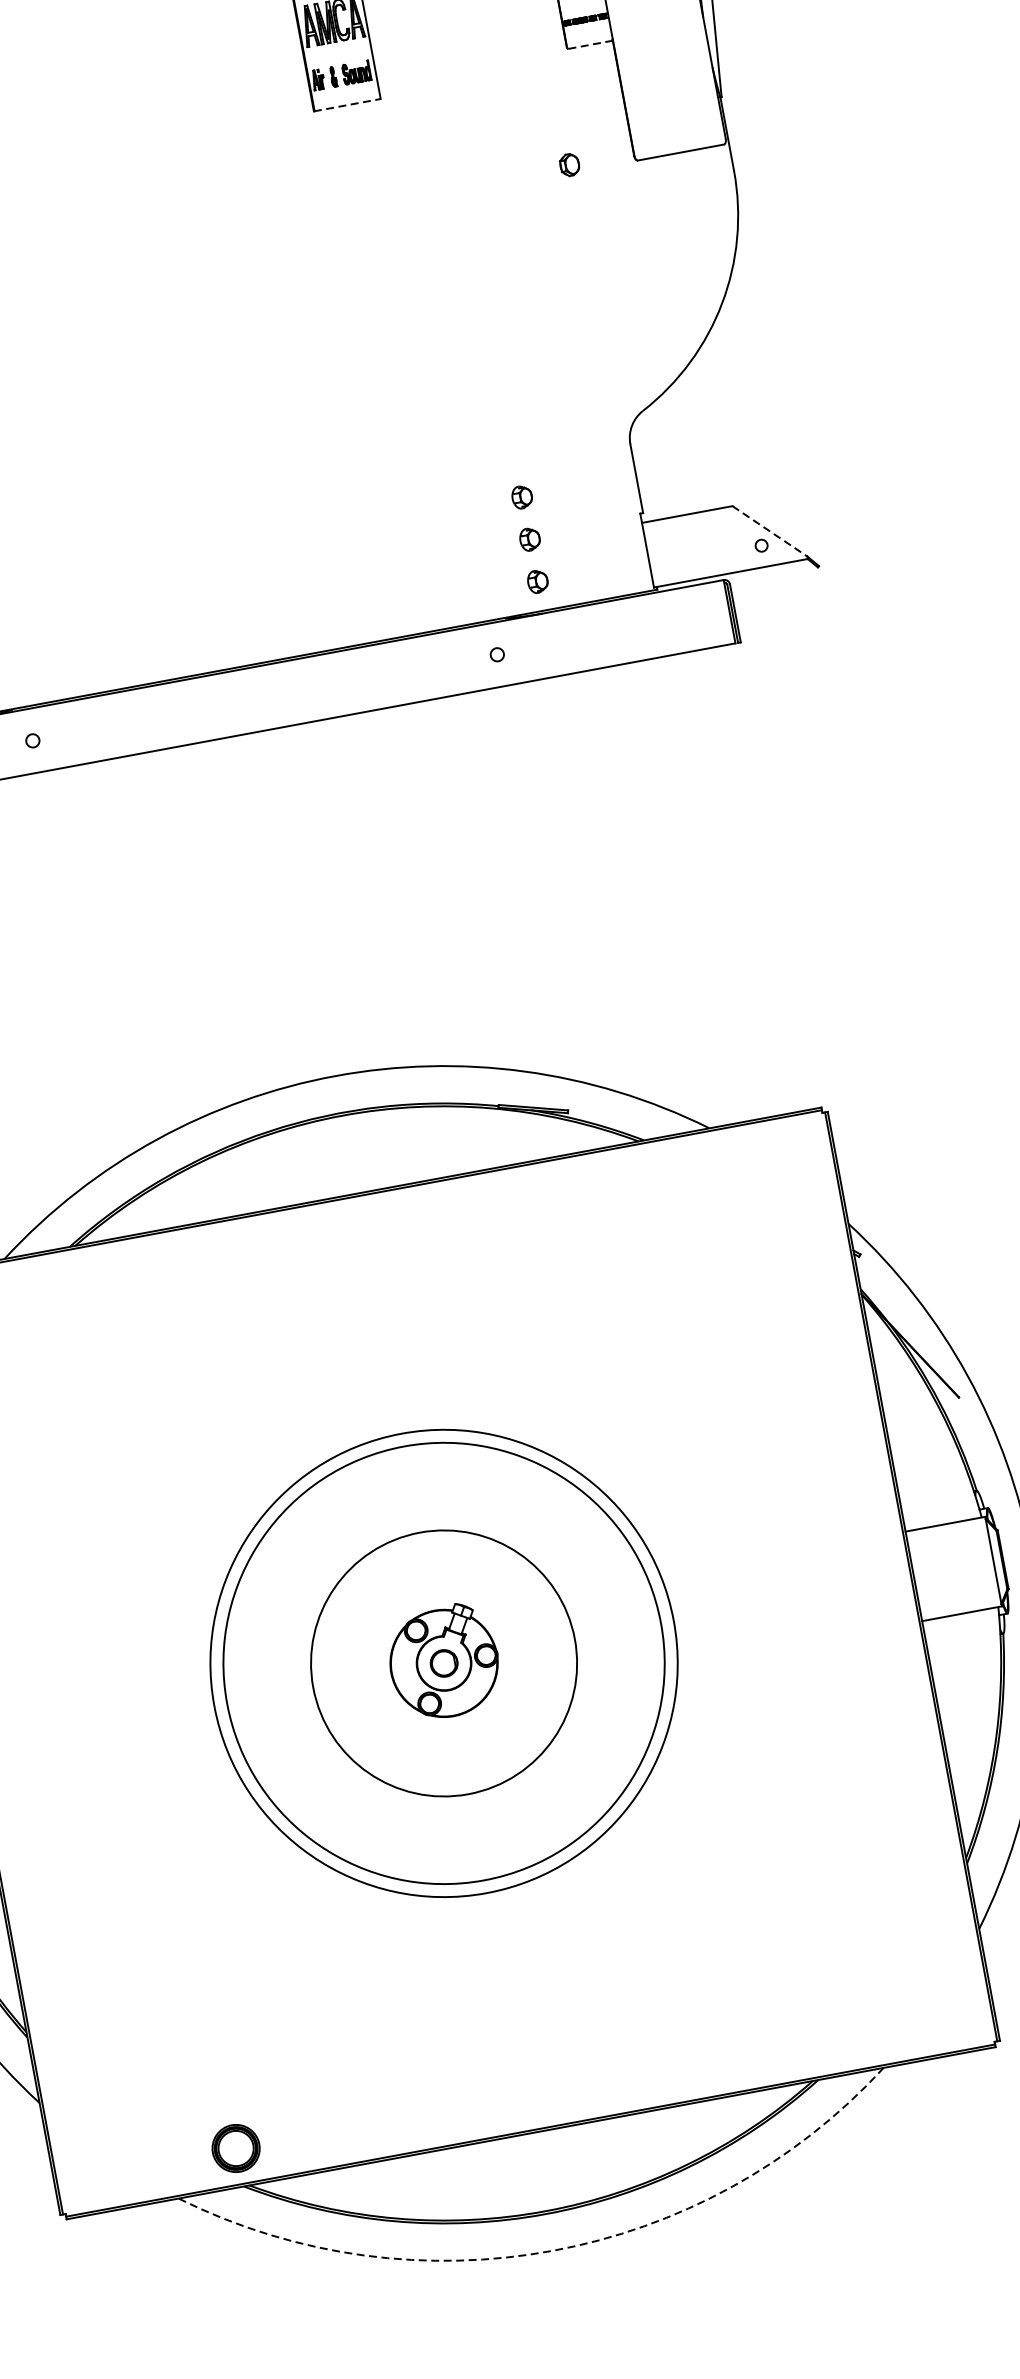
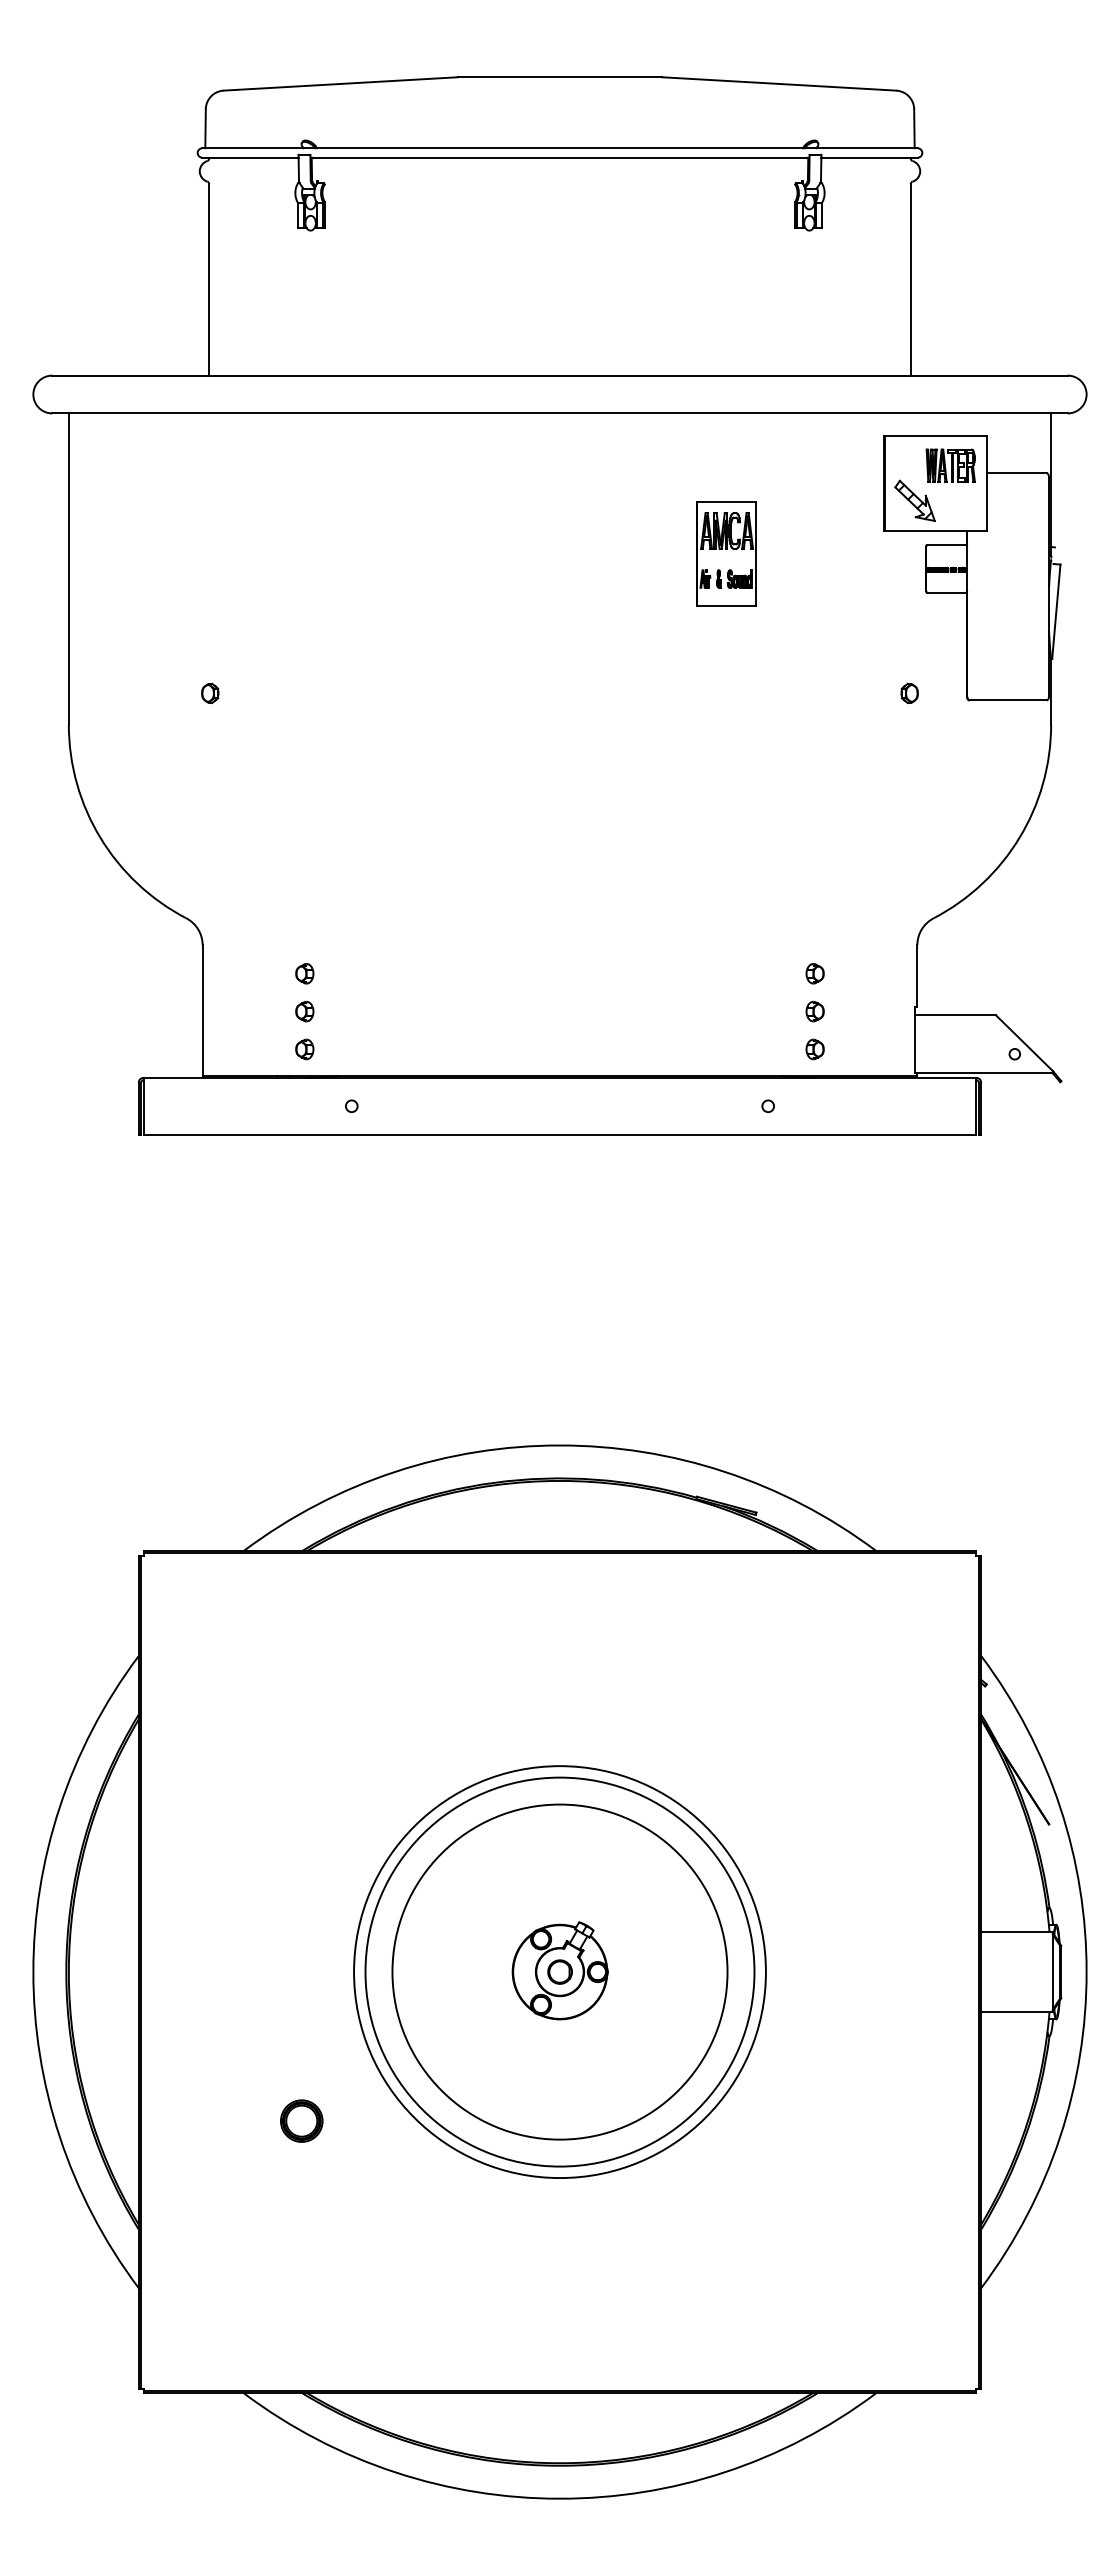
line: (591, 44) -> (947, 592), dashed -> solid
line: (347, 104) -> (726, 605), dashed -> solid
line: (770, 531) -> (1024, 1043), dashed -> solid
circle: (443, 1662) -> (559, 1971), size x1.43
part: (235, 2147) -> (301, 2120), moved
arc: (553, 2250) -> (560, 2498), dashed -> solid

